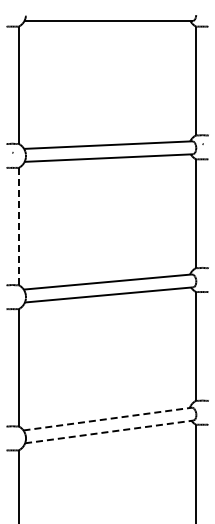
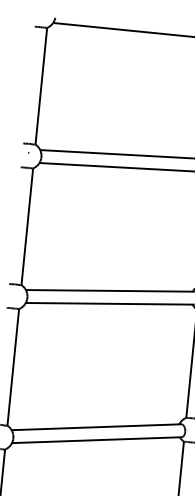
line: (18, 226) -> (26, 226), dashed -> solid
line: (108, 418) -> (97, 426), dashed -> solid
line: (109, 431) -> (97, 439), dashed -> solid

